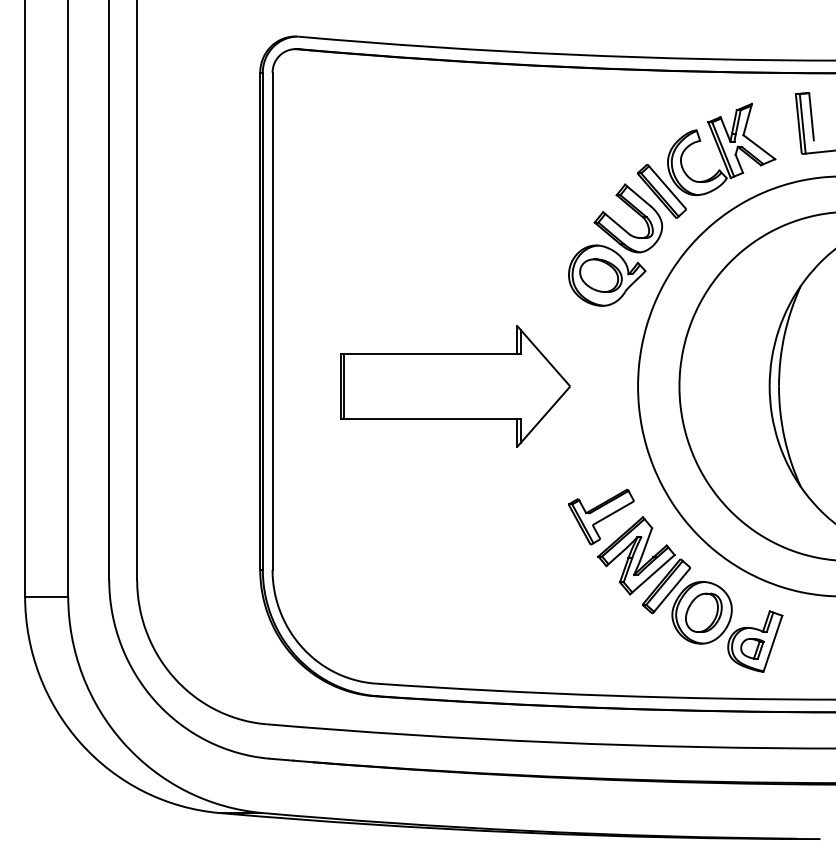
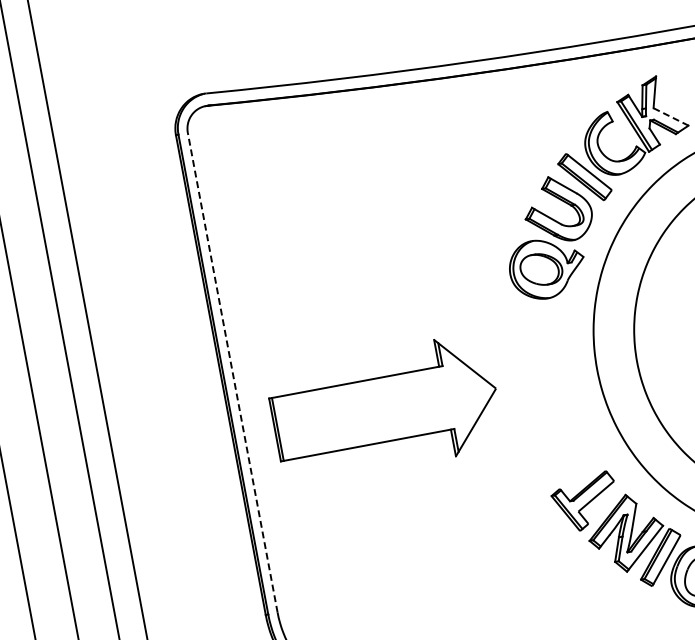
line: (759, 147) -> (671, 117), solid -> dashed
line: (272, 321) -> (232, 373), solid -> dashed
part: (455, 386) -> (385, 409), moved

